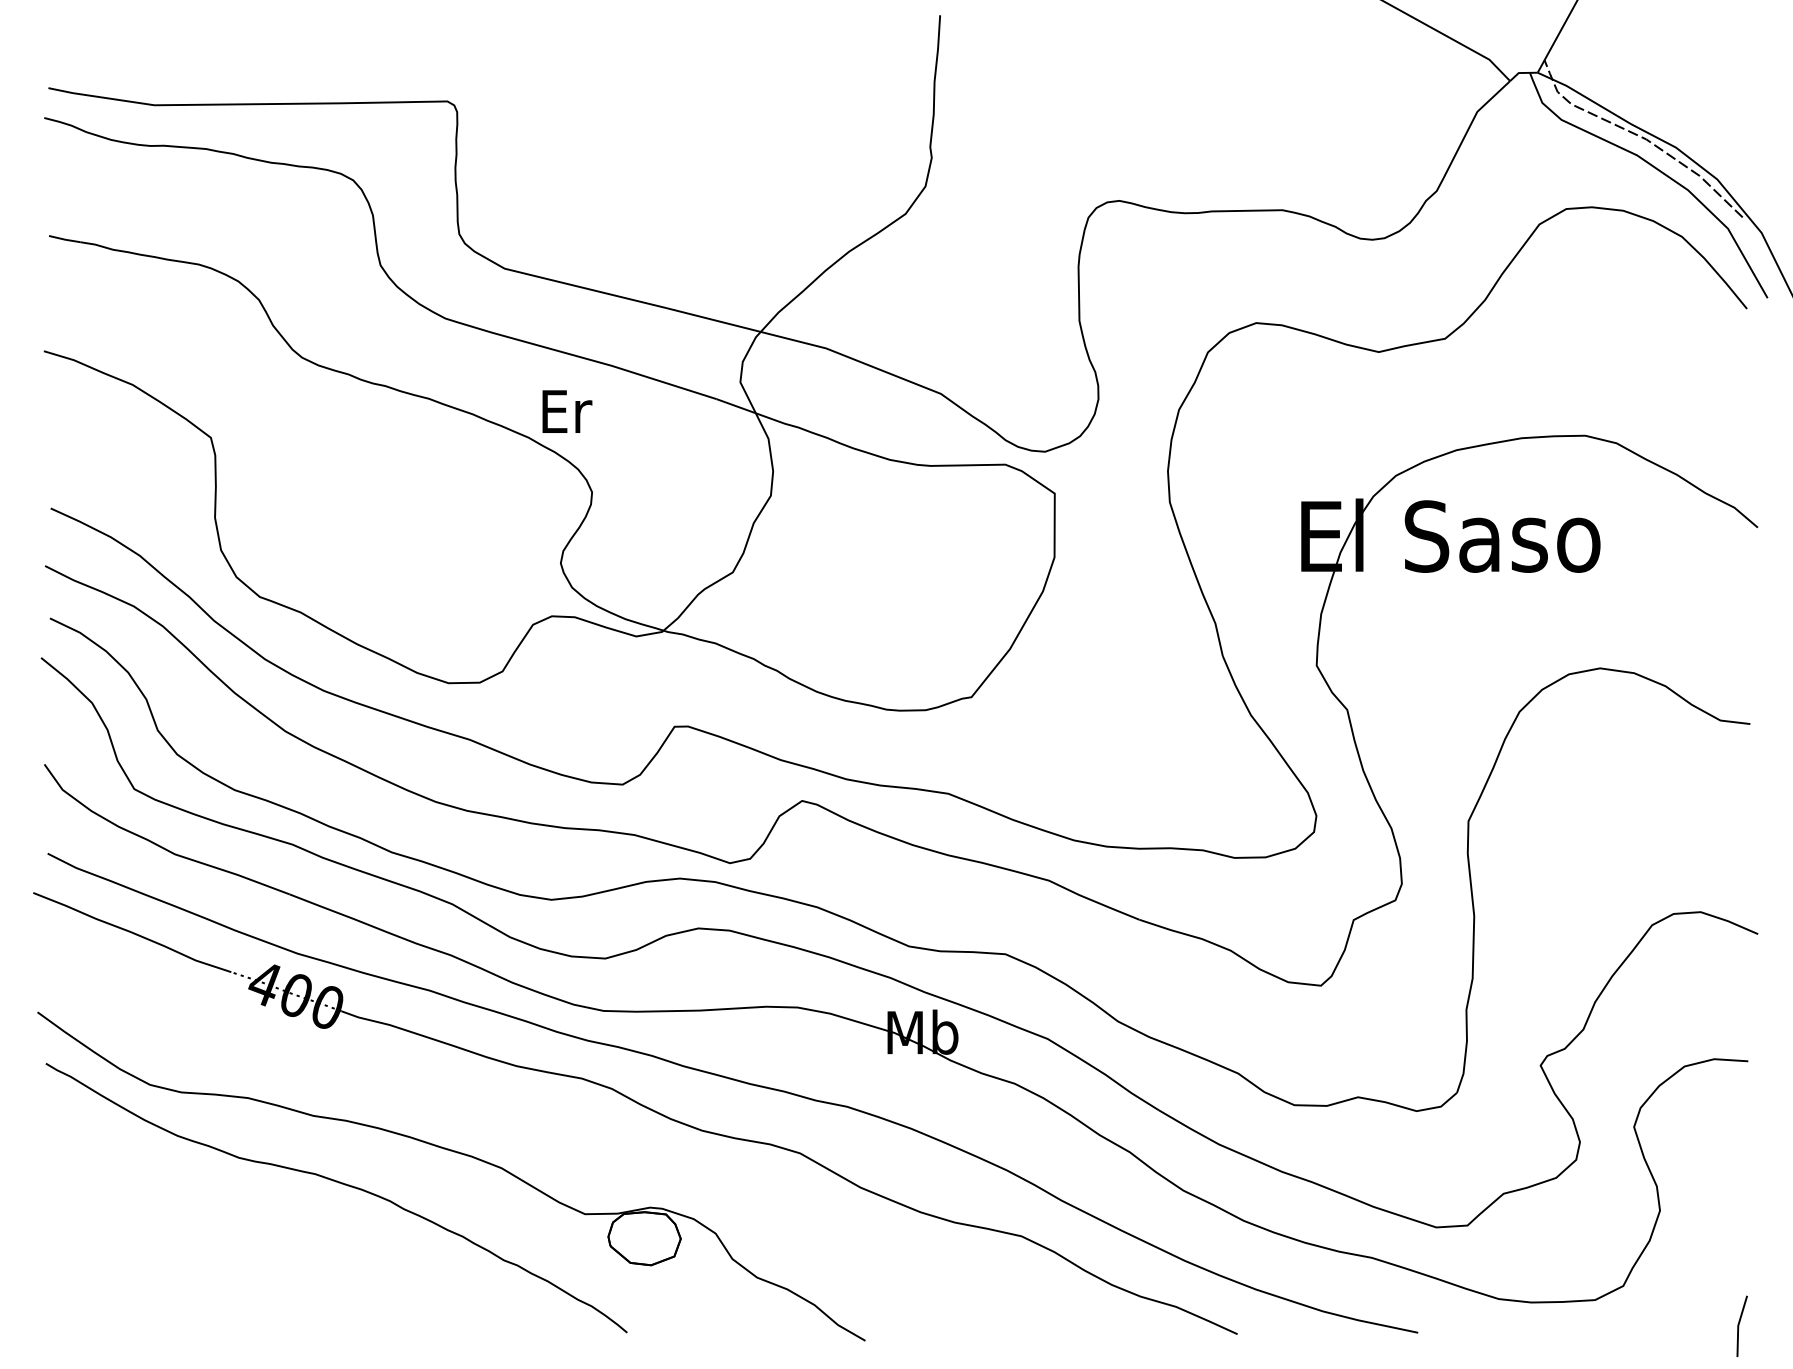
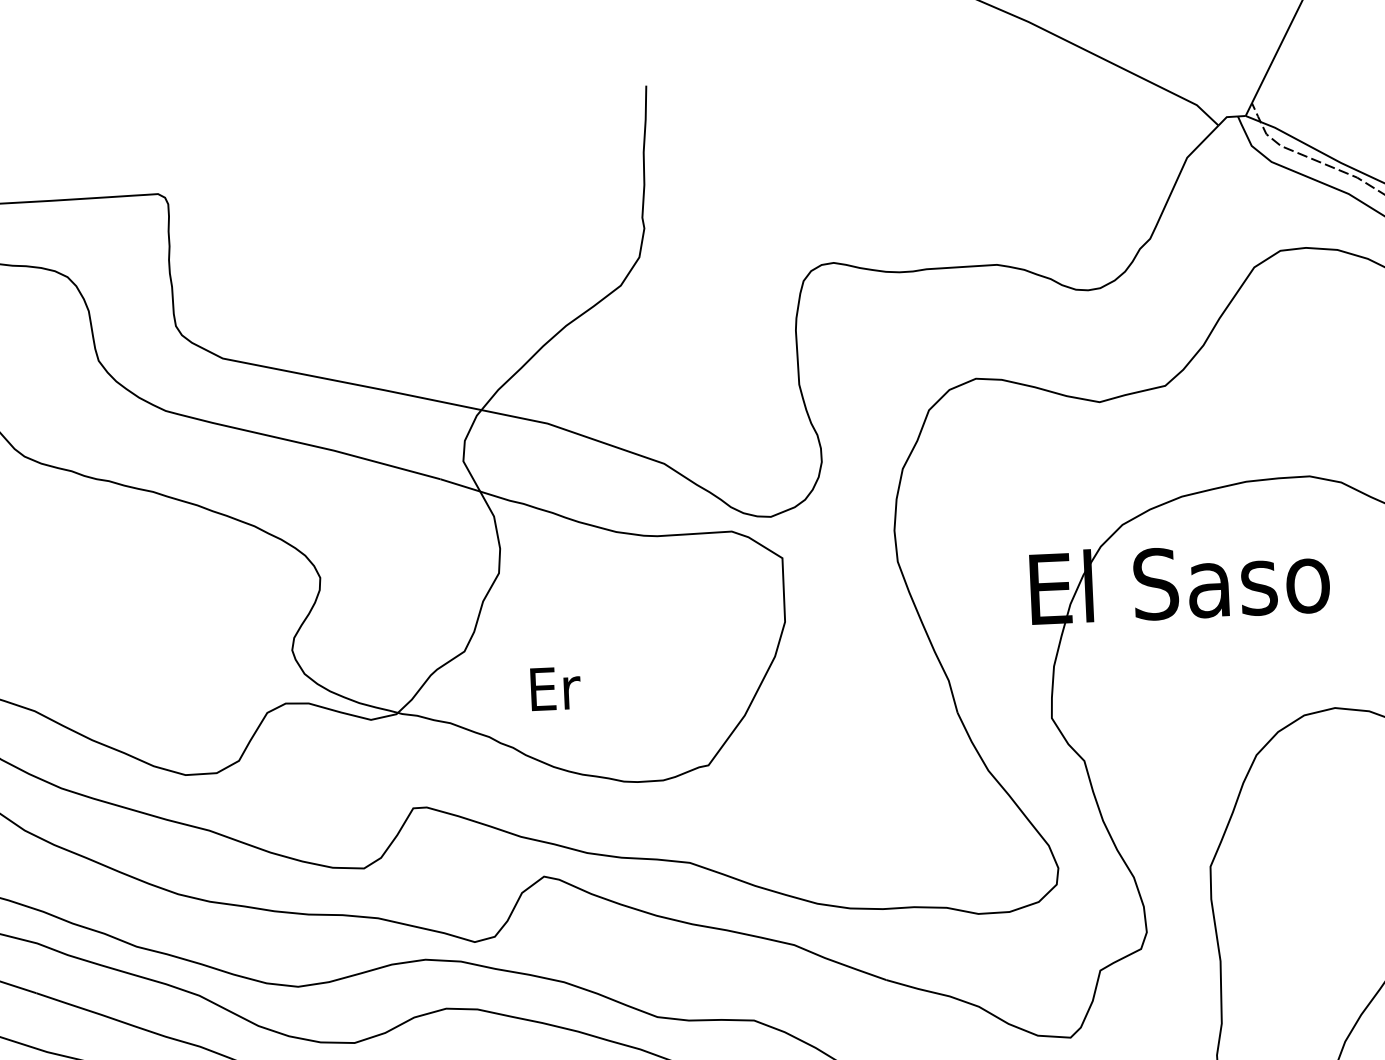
text: (567, 411) -> (555, 688), moved

